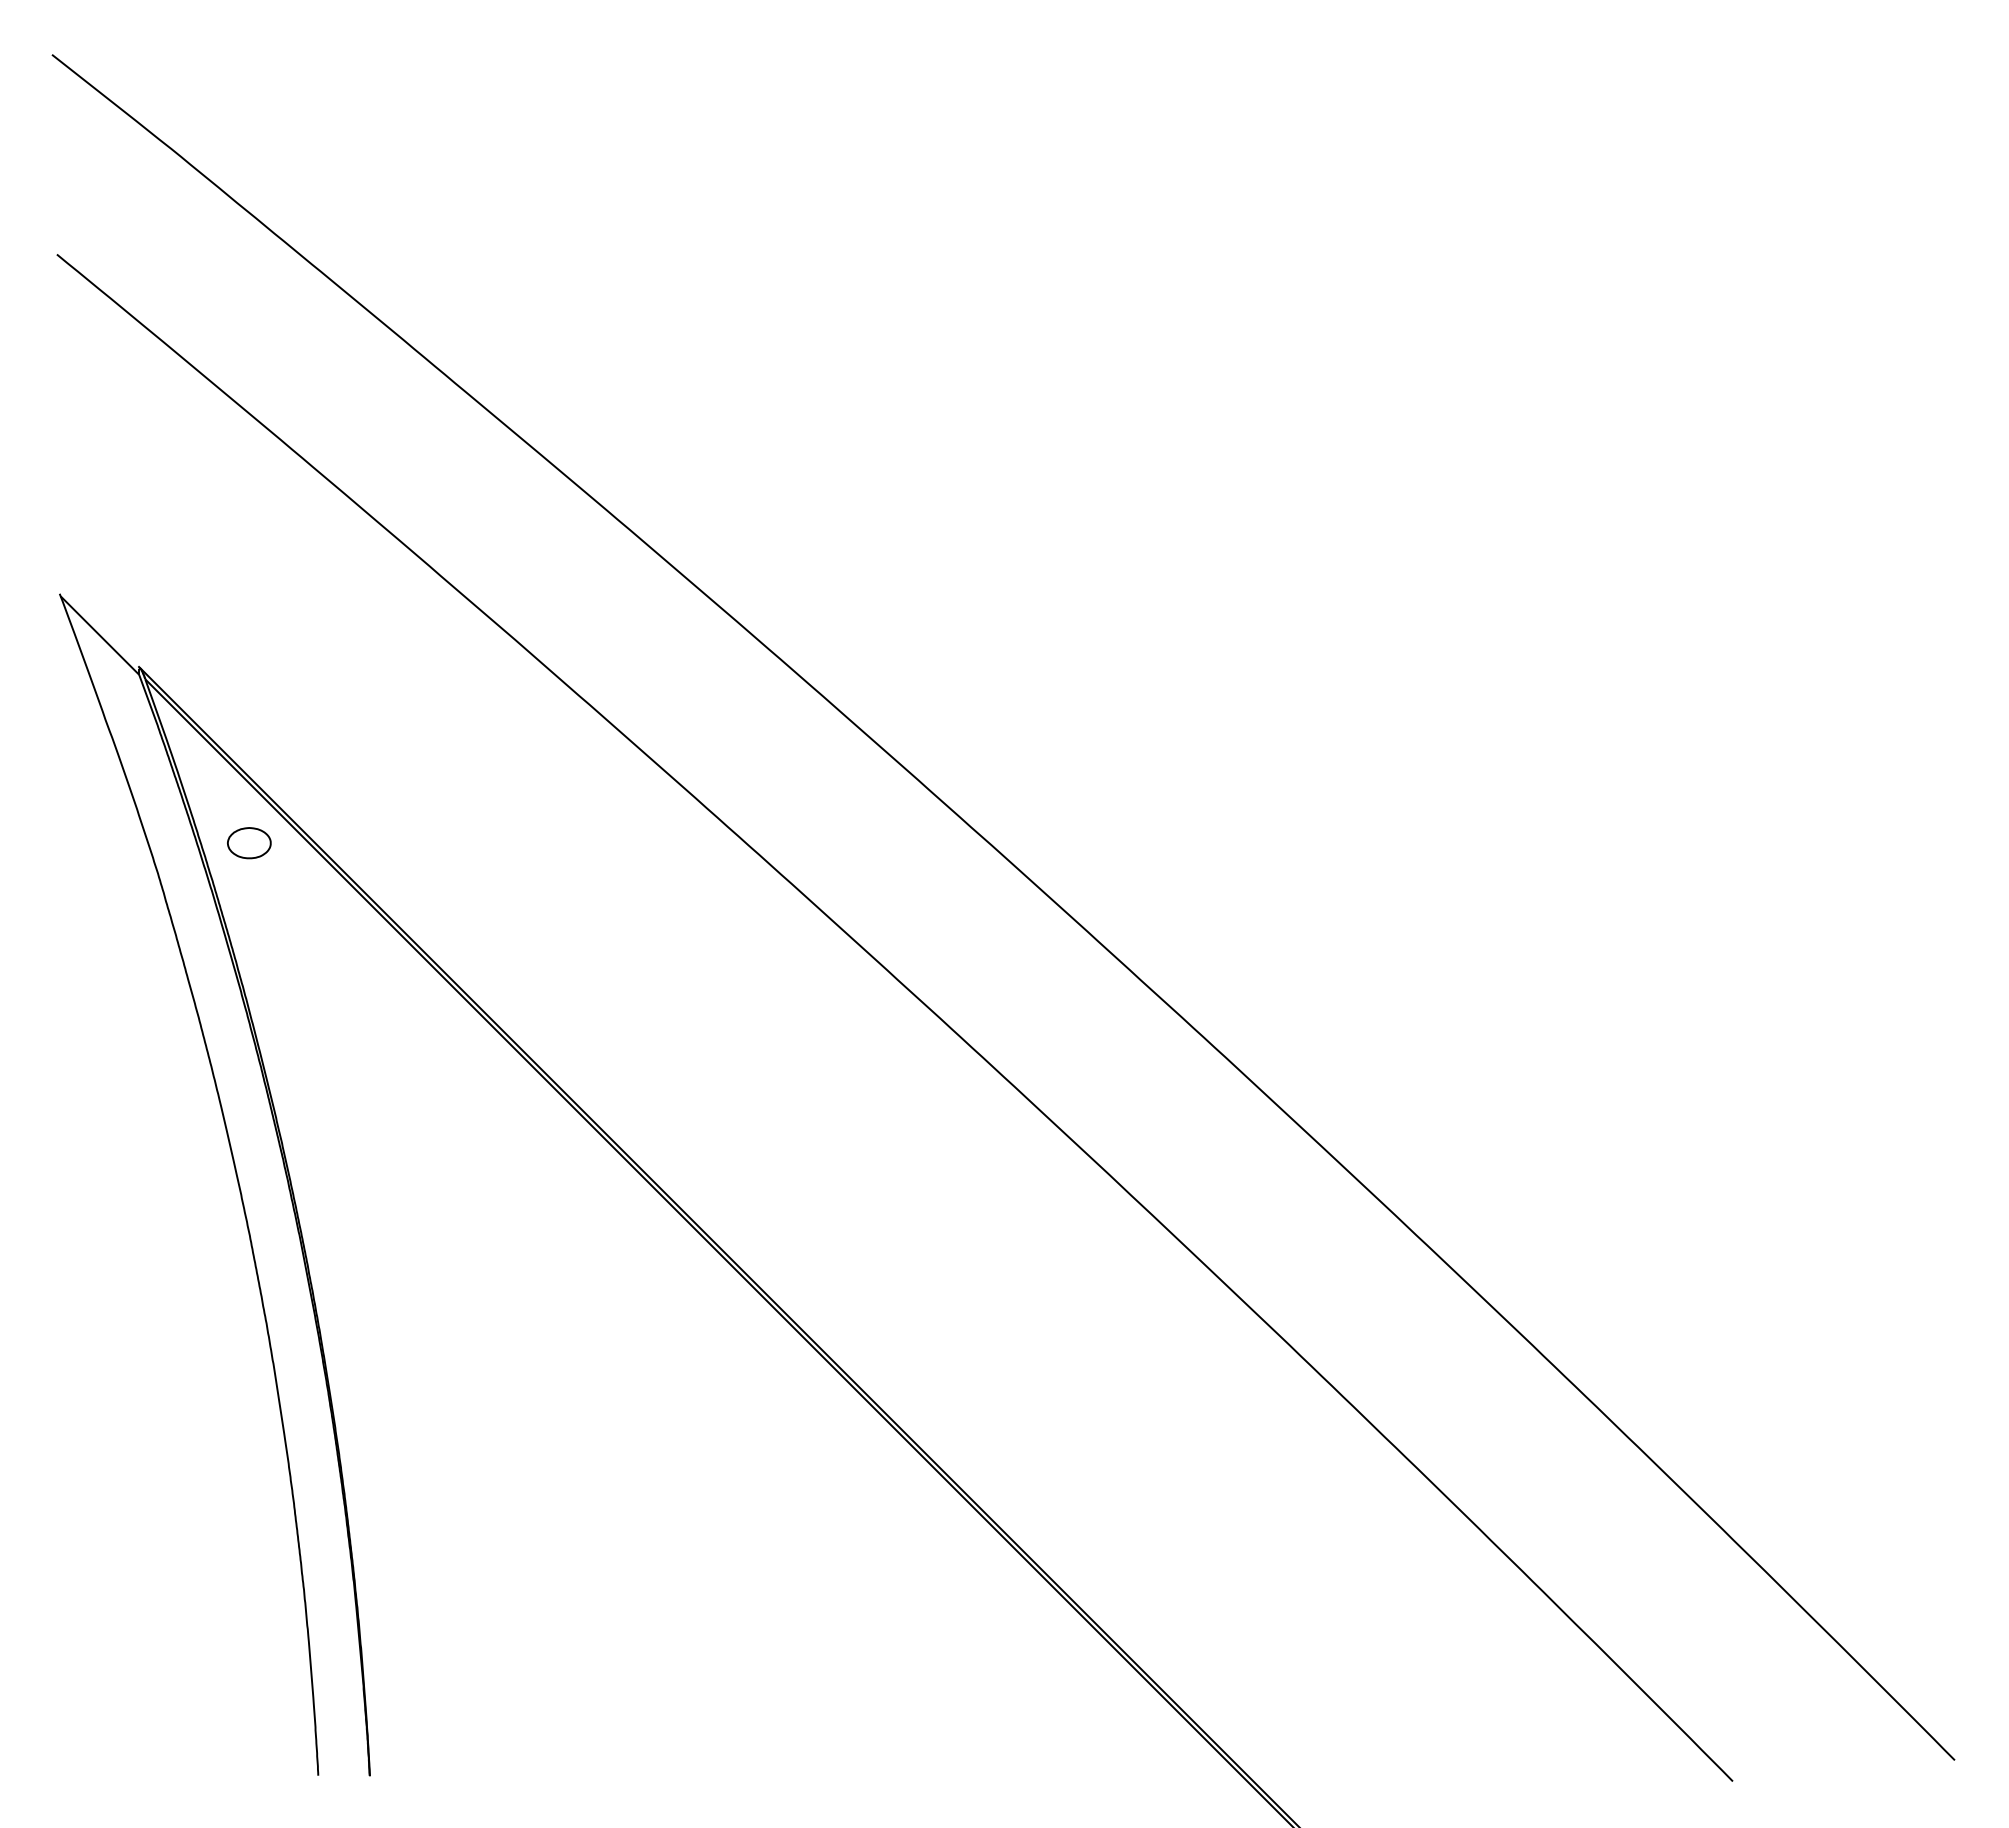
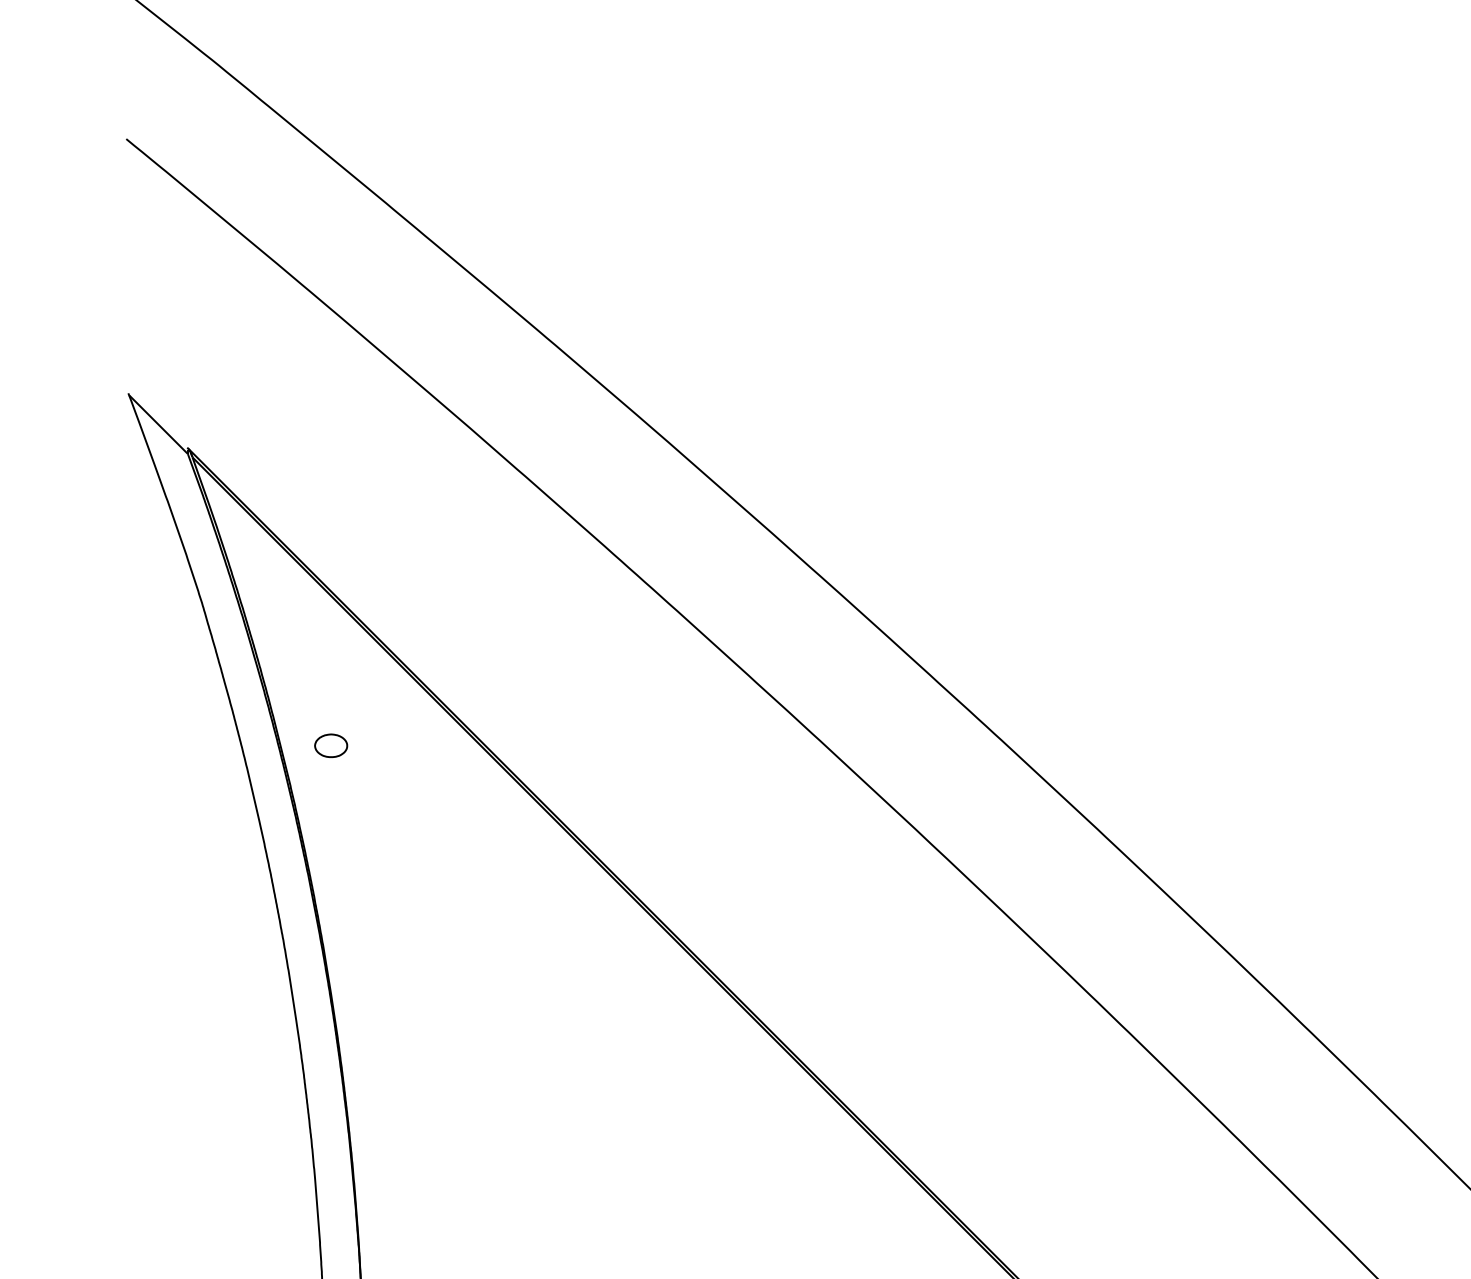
part: (249, 843) -> (331, 746), moved

